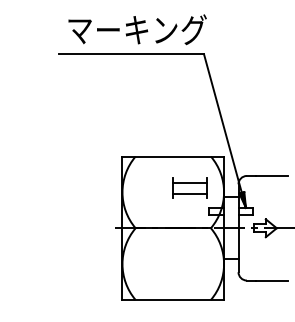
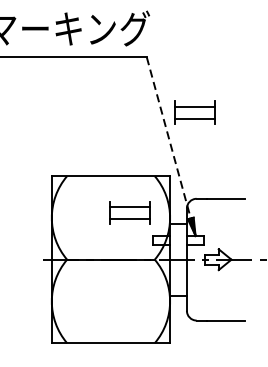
part: (245, 101) -> (195, 112), added
line: (225, 131) -> (171, 147), solid -> dashed

